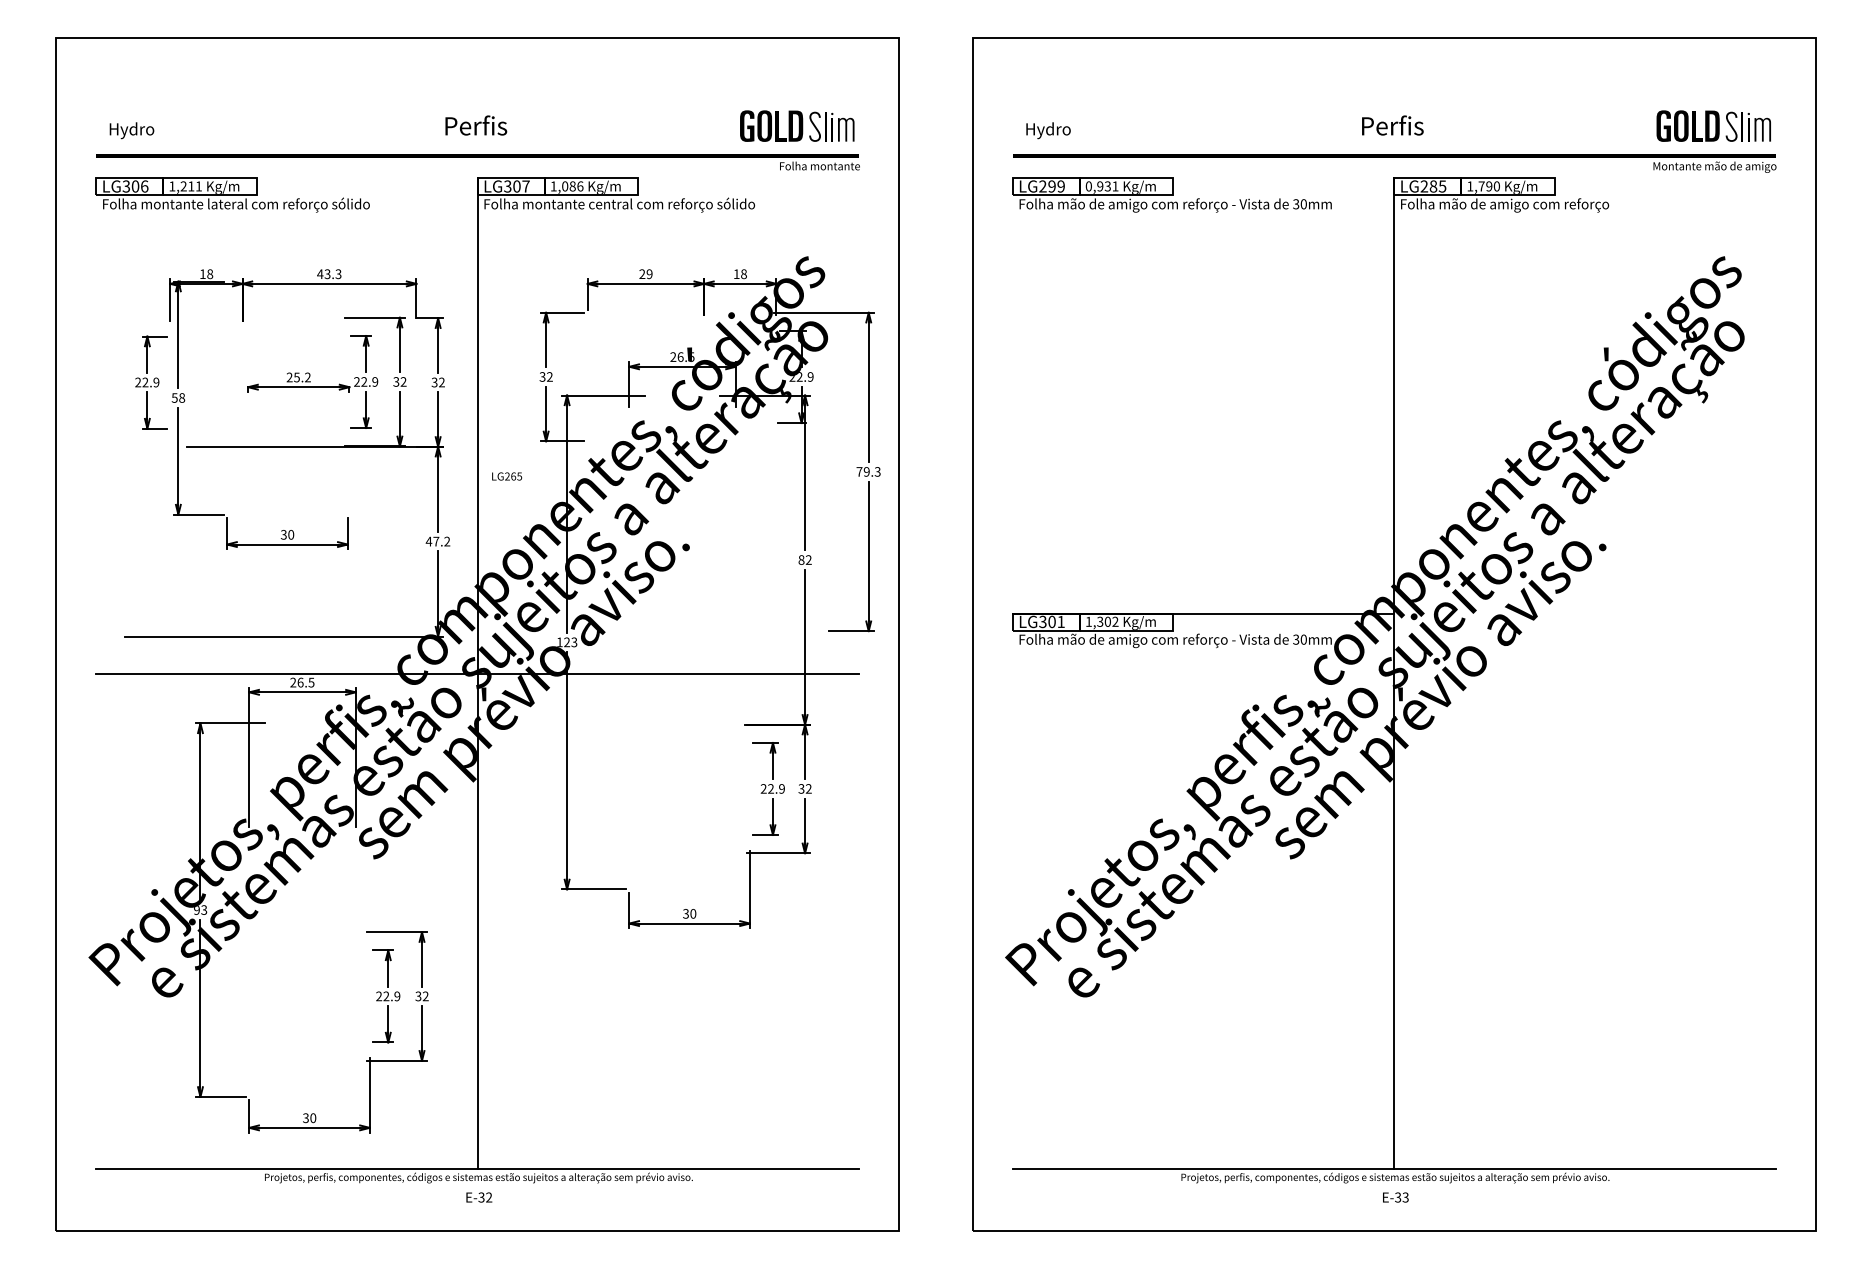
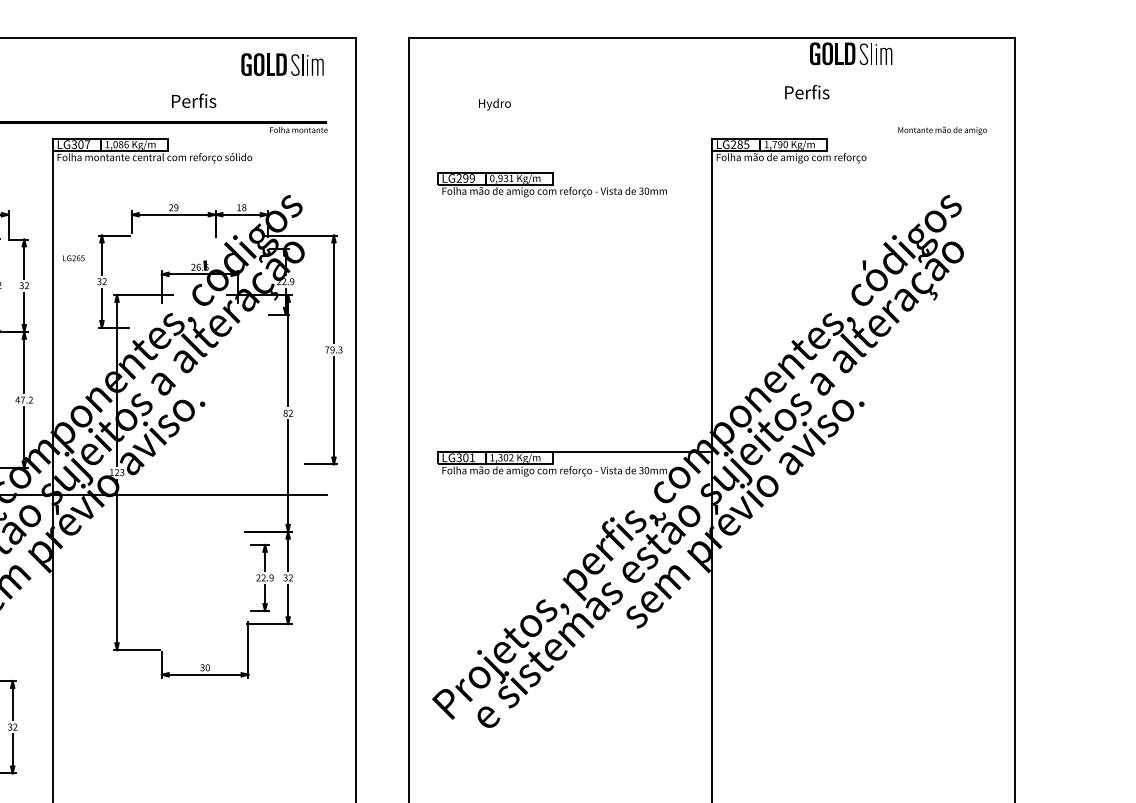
text: (476, 125) -> (194, 100), moved
part: (797, 125) -> (282, 64), moved
text: (1392, 125) -> (807, 92), moved
part: (1713, 125) -> (850, 53), moved
text: (1048, 130) -> (494, 104), moved
fill: (1393, 156) -> (711, 123), removed
part: (1171, 194) -> (551, 184), moved
text: (507, 476) -> (74, 258), moved

